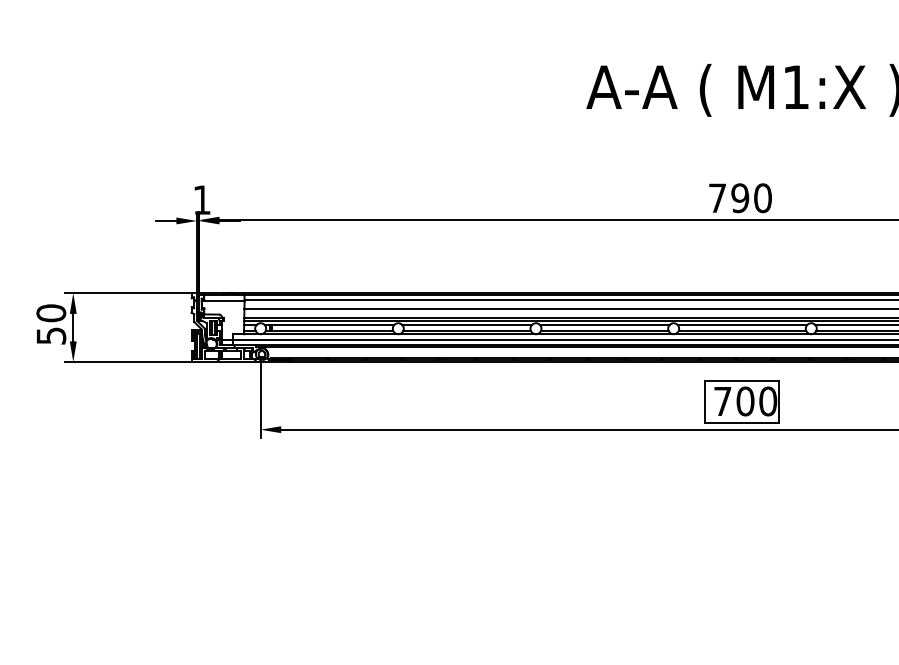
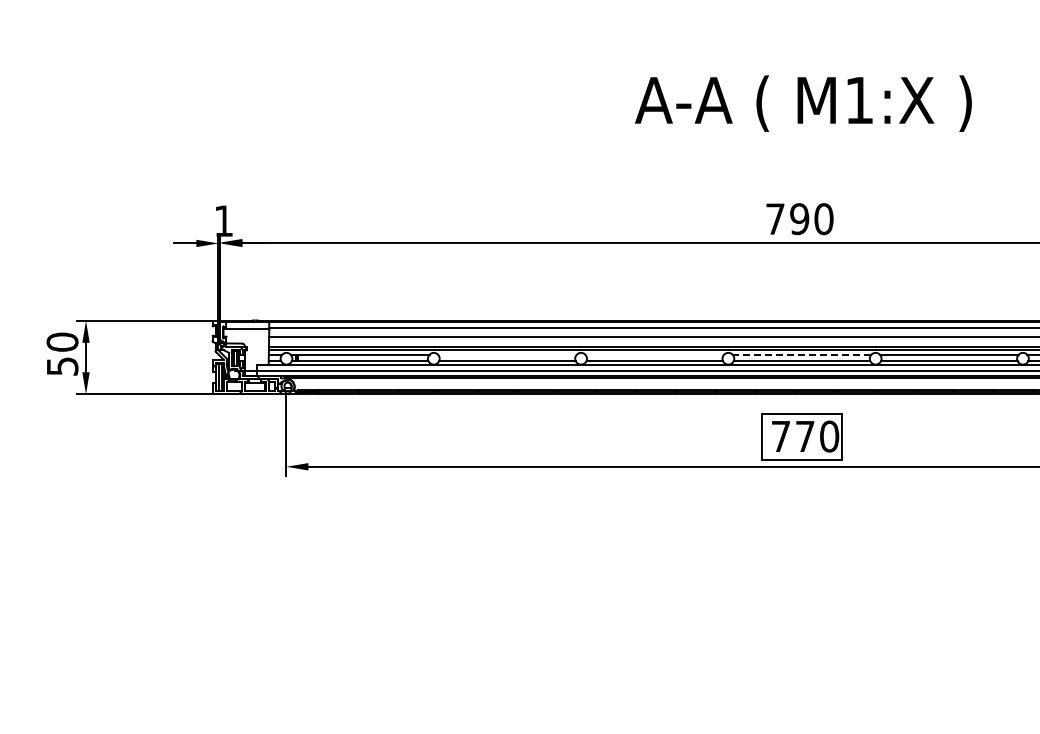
line: (467, 324) -> (507, 354), removed
line: (604, 324) -> (654, 354), removed
line: (741, 324) -> (801, 354), solid -> dashed
text: (744, 401) -> (804, 436), 700 -> 770

